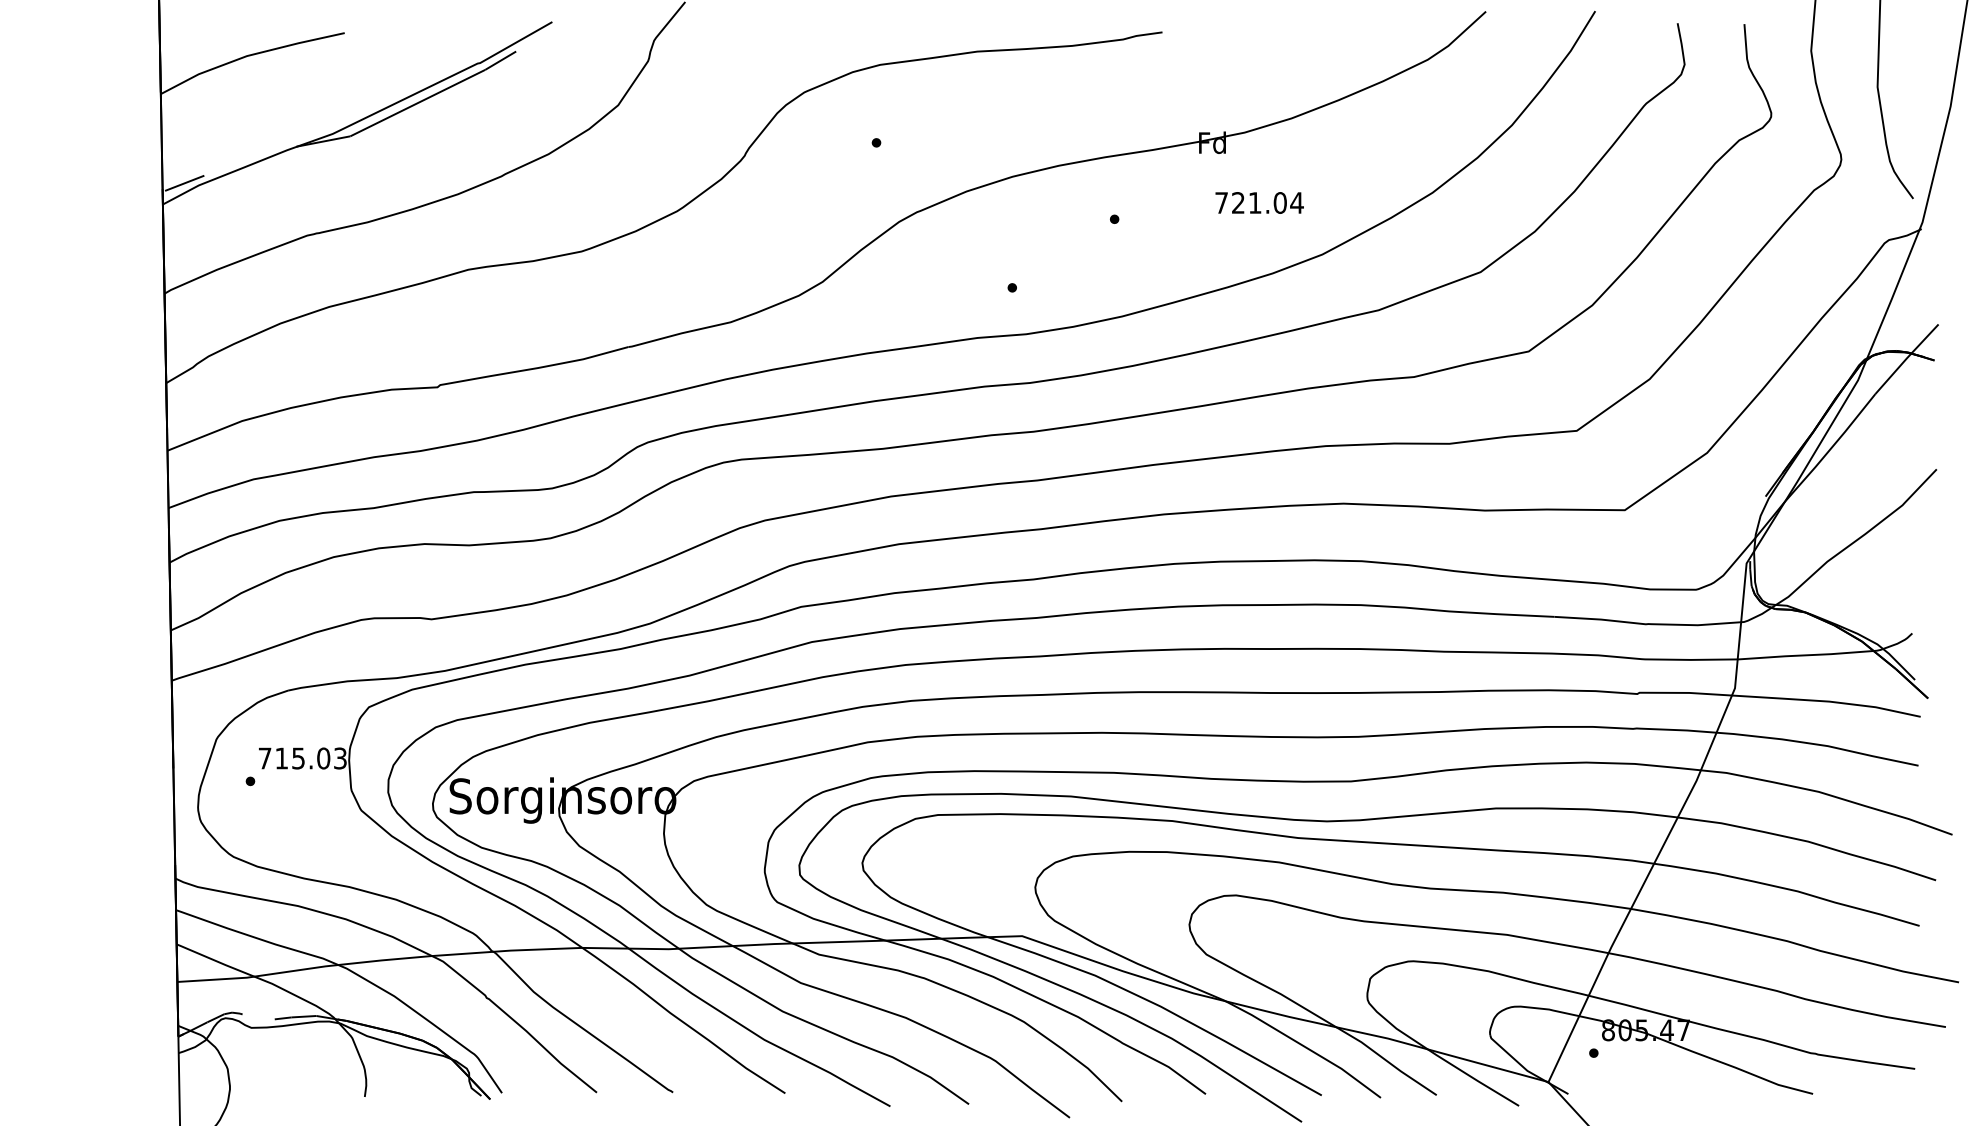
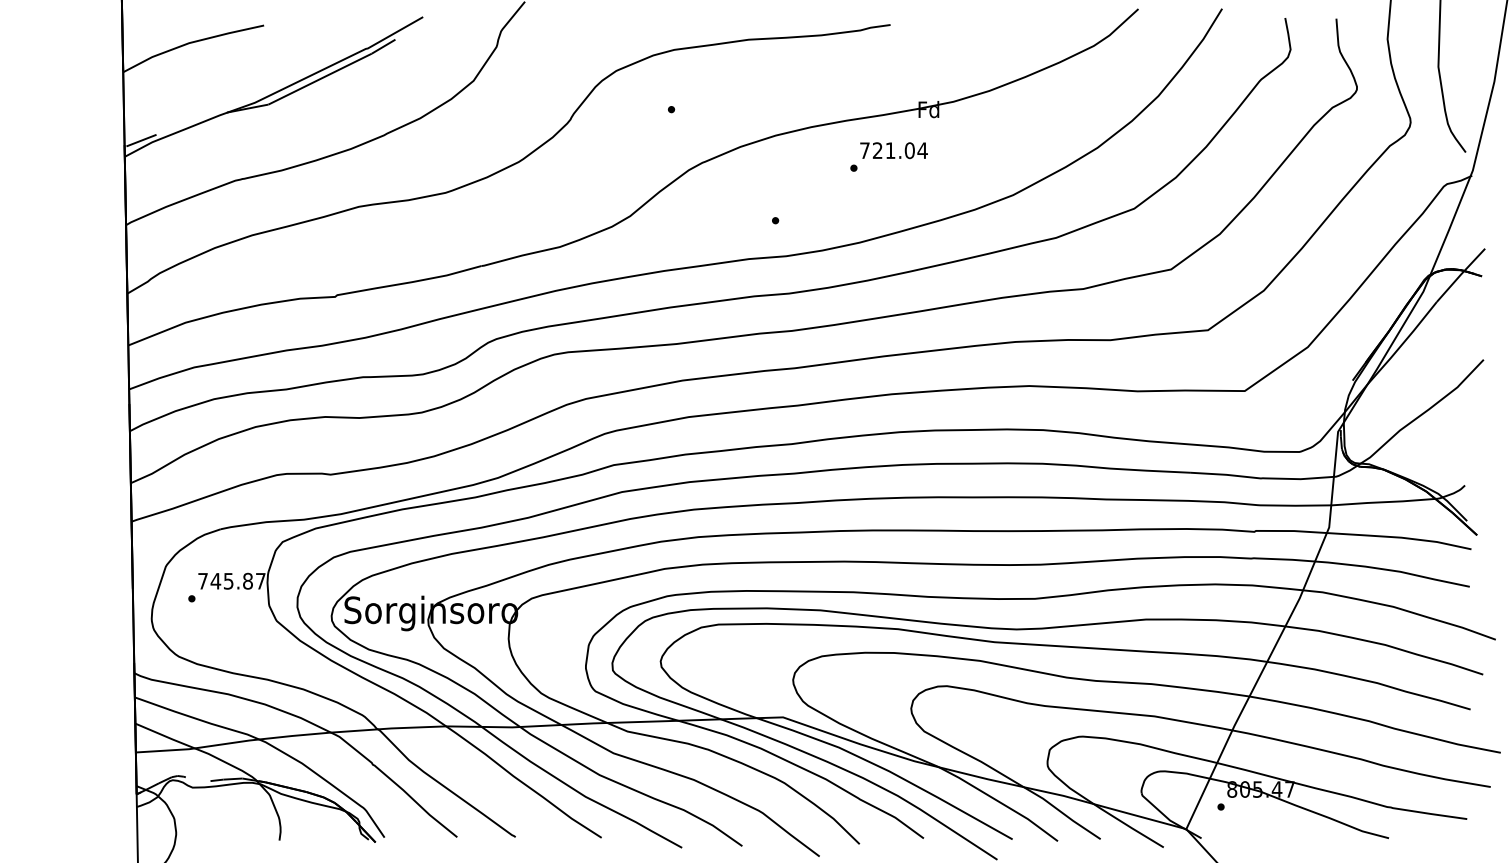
text: (1258, 202) -> (893, 150), moved
text: (310, 757) -> (237, 580), 715.03 -> 745.87

